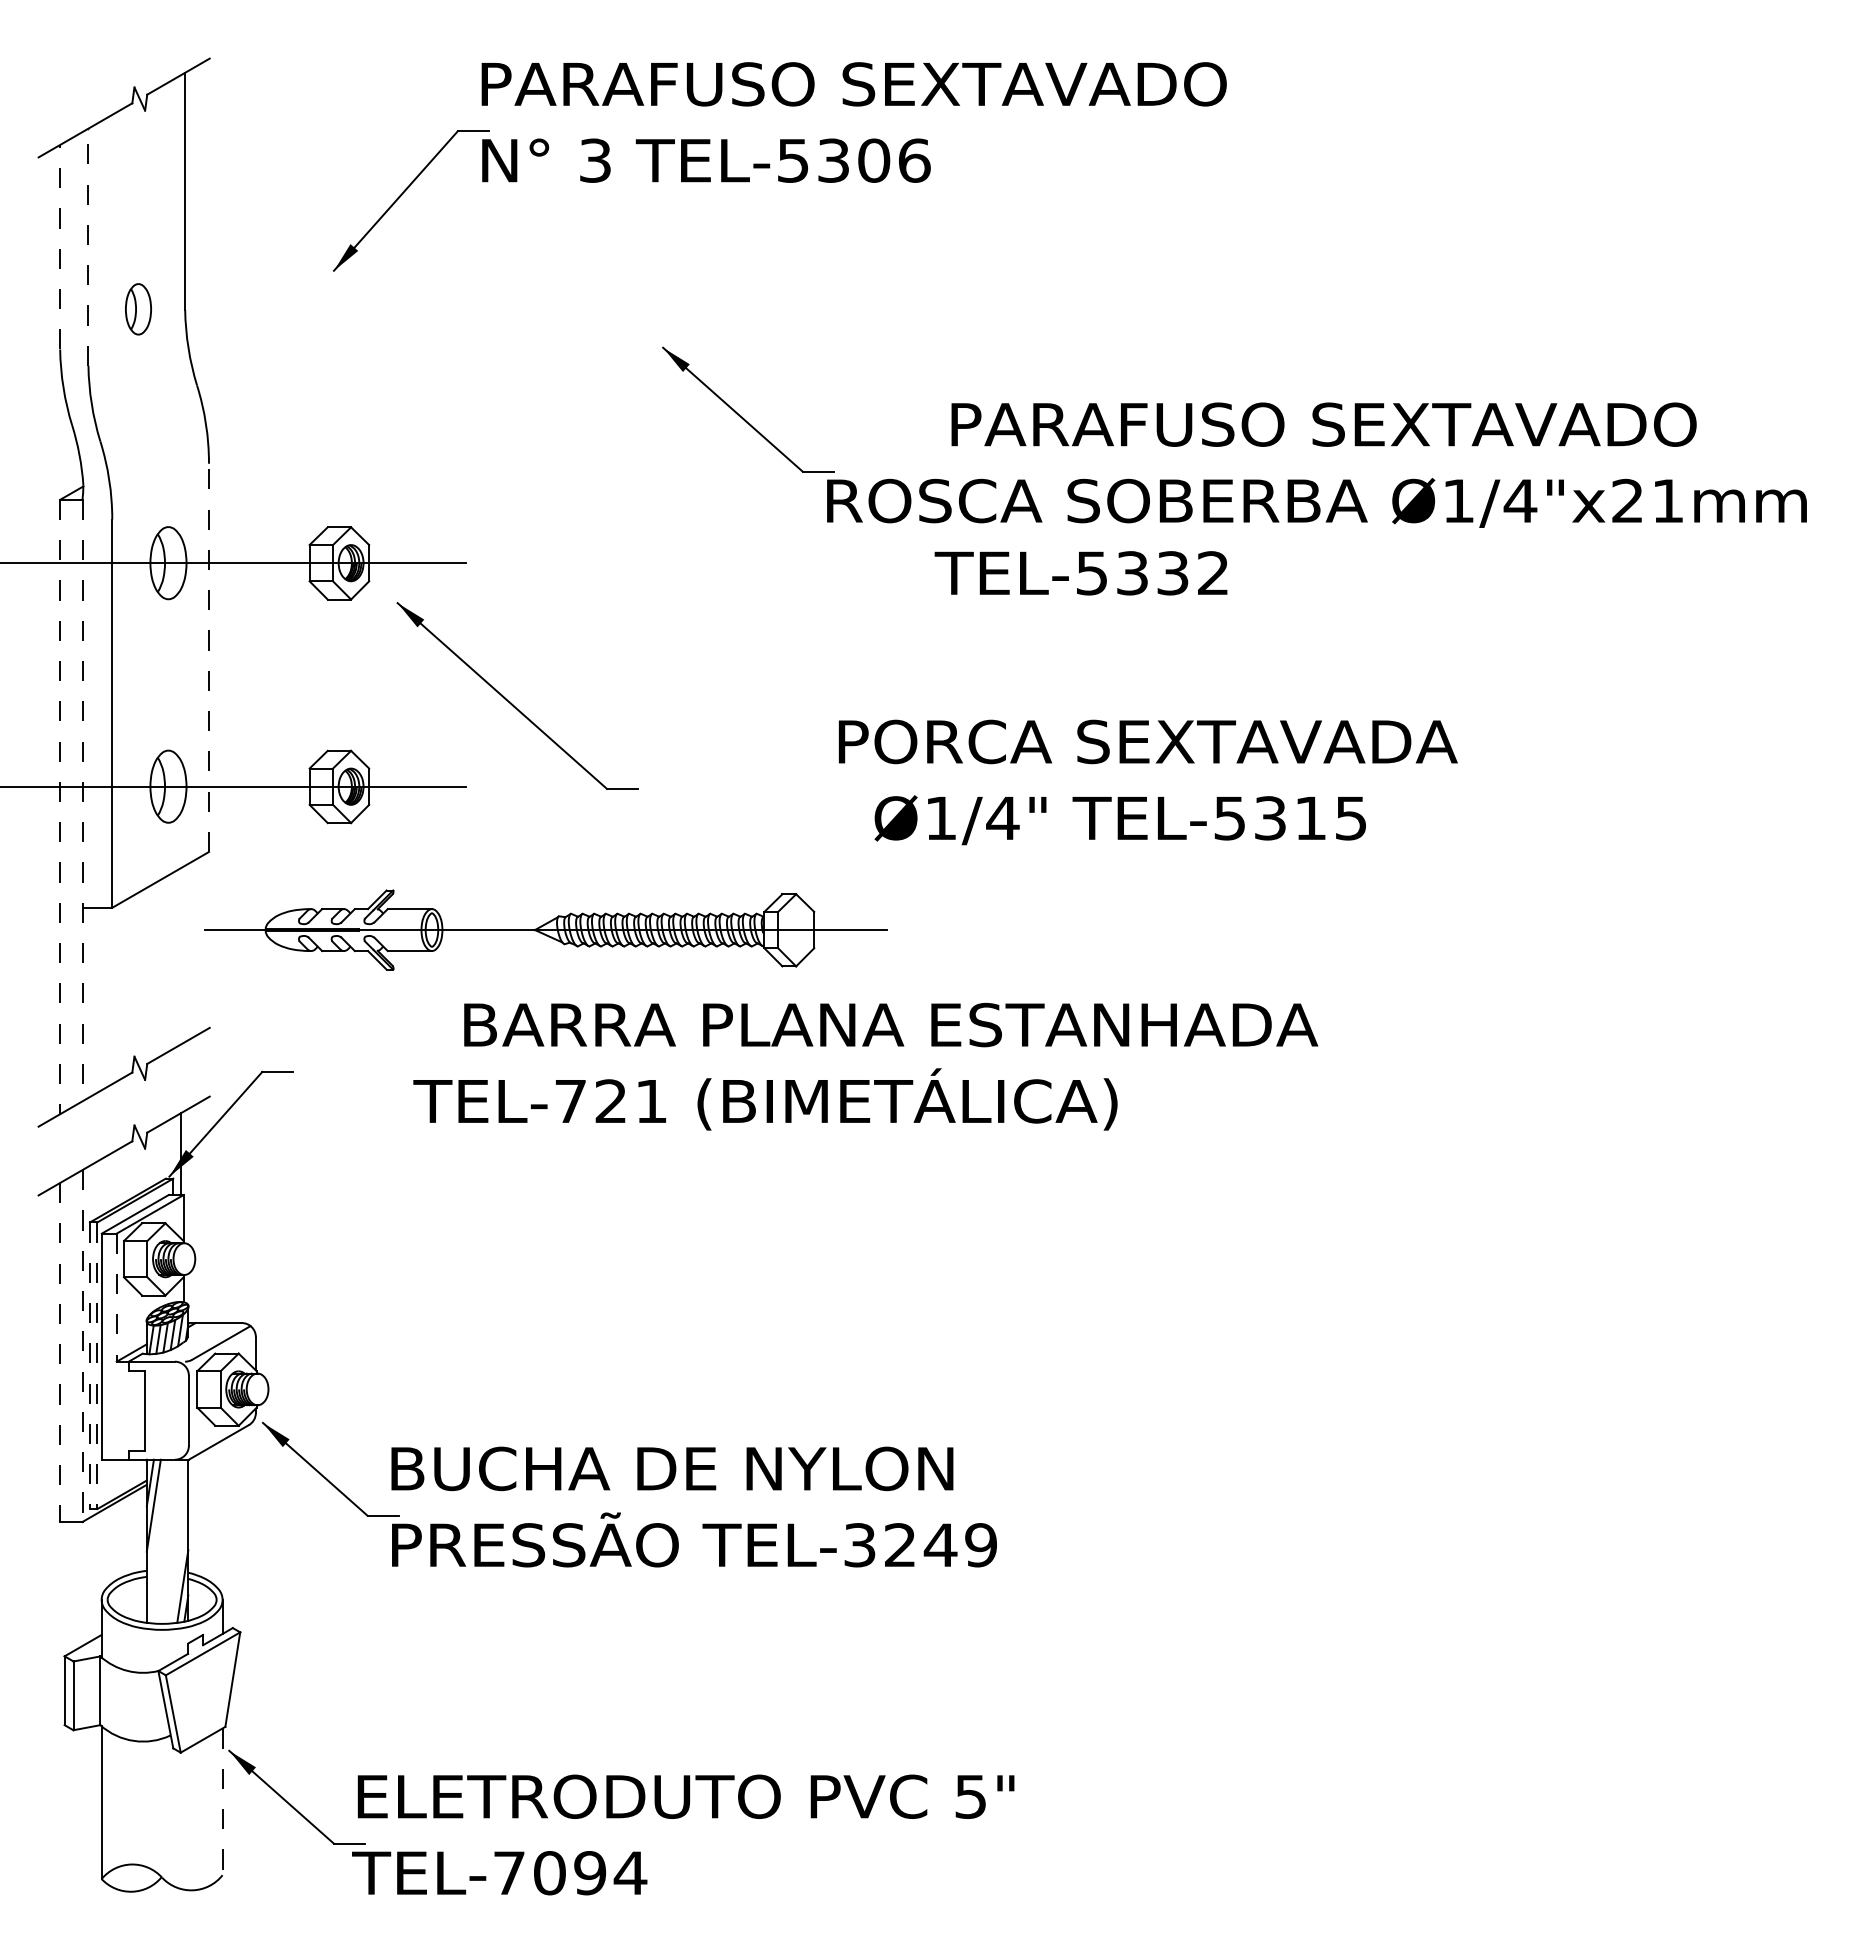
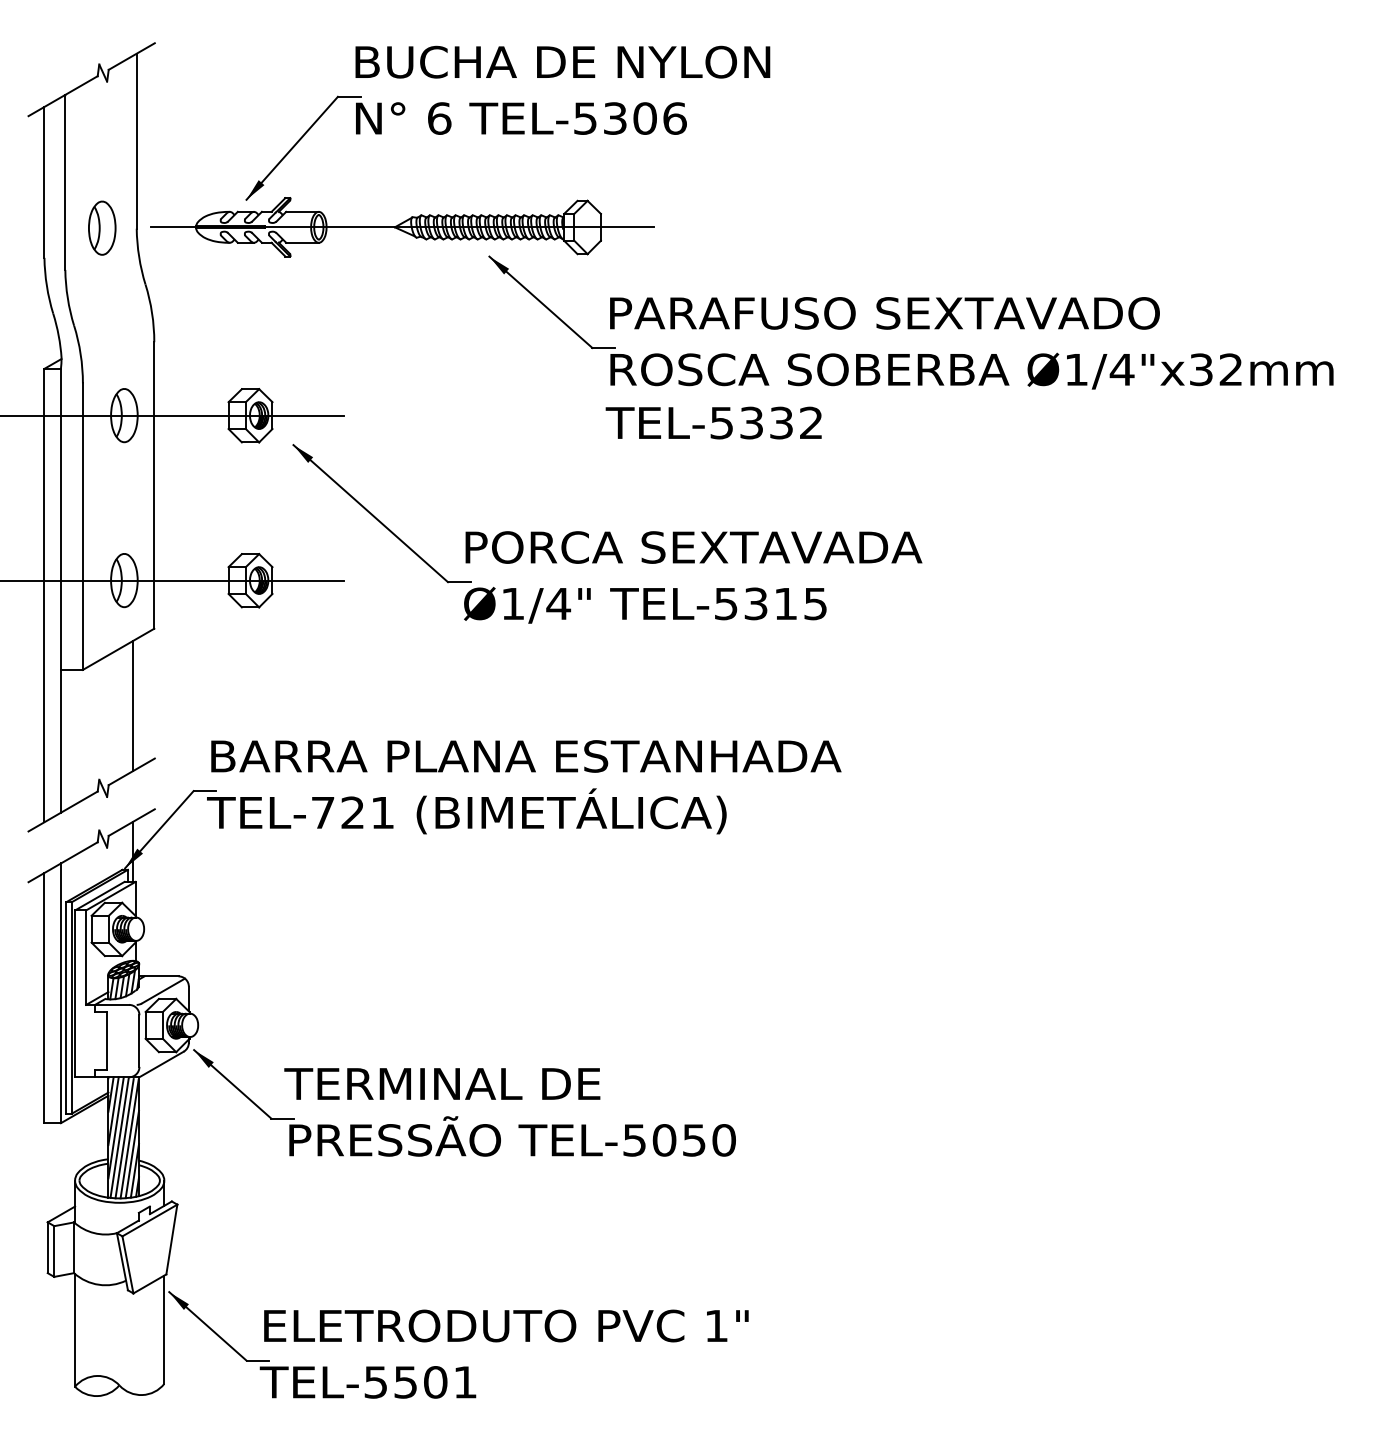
text: (857, 84) -> (632, 62), PARAFUSO SEXTAVADO -> BUCHA DE NYLON
text: (595, 160) -> (439, 118), 3 -> 6
line: (60, 246) -> (44, 181), dashed -> solid
line: (88, 247) -> (65, 182), dashed -> solid
part: (138, 309) -> (102, 228), size x1.43
text: (1323, 424) -> (884, 313), moved
text: (1647, 500) -> (1215, 369), Ø1/4"x21mm -> Ø1/4"x32mm
text: (1080, 573) -> (713, 423), moved
line: (209, 657) -> (154, 485), dashed -> solid
text: (1147, 741) -> (693, 547), moved
line: (82, 800) -> (60, 590), dashed -> solid
line: (60, 807) -> (44, 595), dashed -> solid
text: (1119, 820) -> (644, 605), moved
part: (545, 929) -> (402, 226), moved
line: (180, 956) -> (133, 705), added
text: (891, 1024) -> (526, 756), moved
text: (765, 1099) -> (466, 811), moved
line: (116, 1298) -> (86, 958), dashed -> solid
line: (82, 1346) -> (60, 993), dashed -> solid
line: (60, 1352) -> (44, 998), dashed -> solid
line: (89, 1366) -> (66, 1008), dashed -> solid
line: (97, 1366) -> (72, 1008), dashed -> solid
text: (669, 1468) -> (494, 1083), BUCHA DE NYLON -> TERMINAL DE
line: (156, 1527) -> (115, 1127), added
line: (161, 1542) -> (119, 1138), added
line: (168, 1542) -> (124, 1138), added
line: (175, 1543) -> (129, 1139), added
text: (921, 1545) -> (680, 1140), TEL-3249 -> TEL-5050
line: (179, 1564) -> (132, 1154), added
text: (970, 1796) -> (716, 1325), 5" -> 1"
line: (222, 1802) -> (164, 1330), dashed -> solid
text: (570, 1873) -> (421, 1382), TEL-7094 -> TEL-5501

